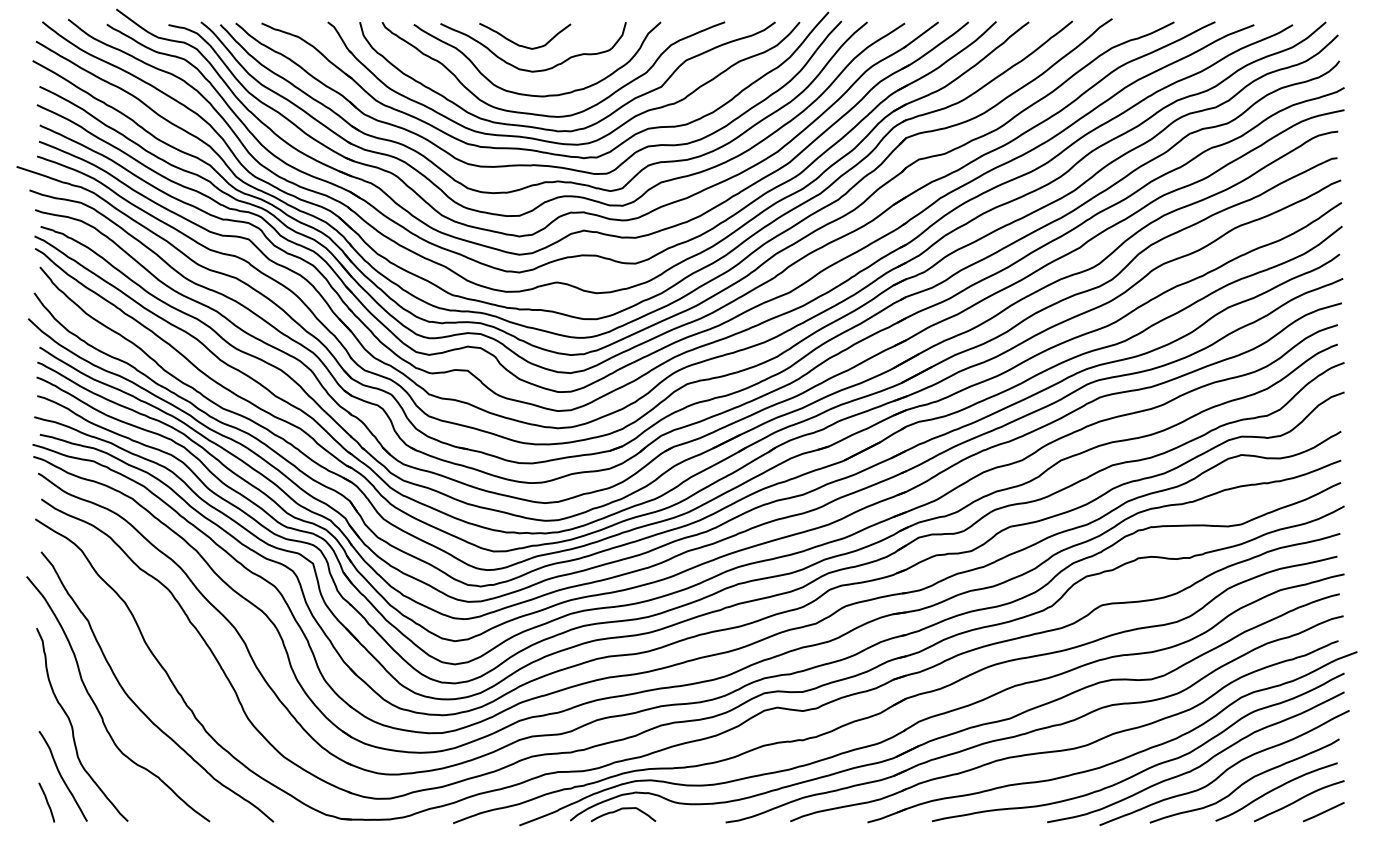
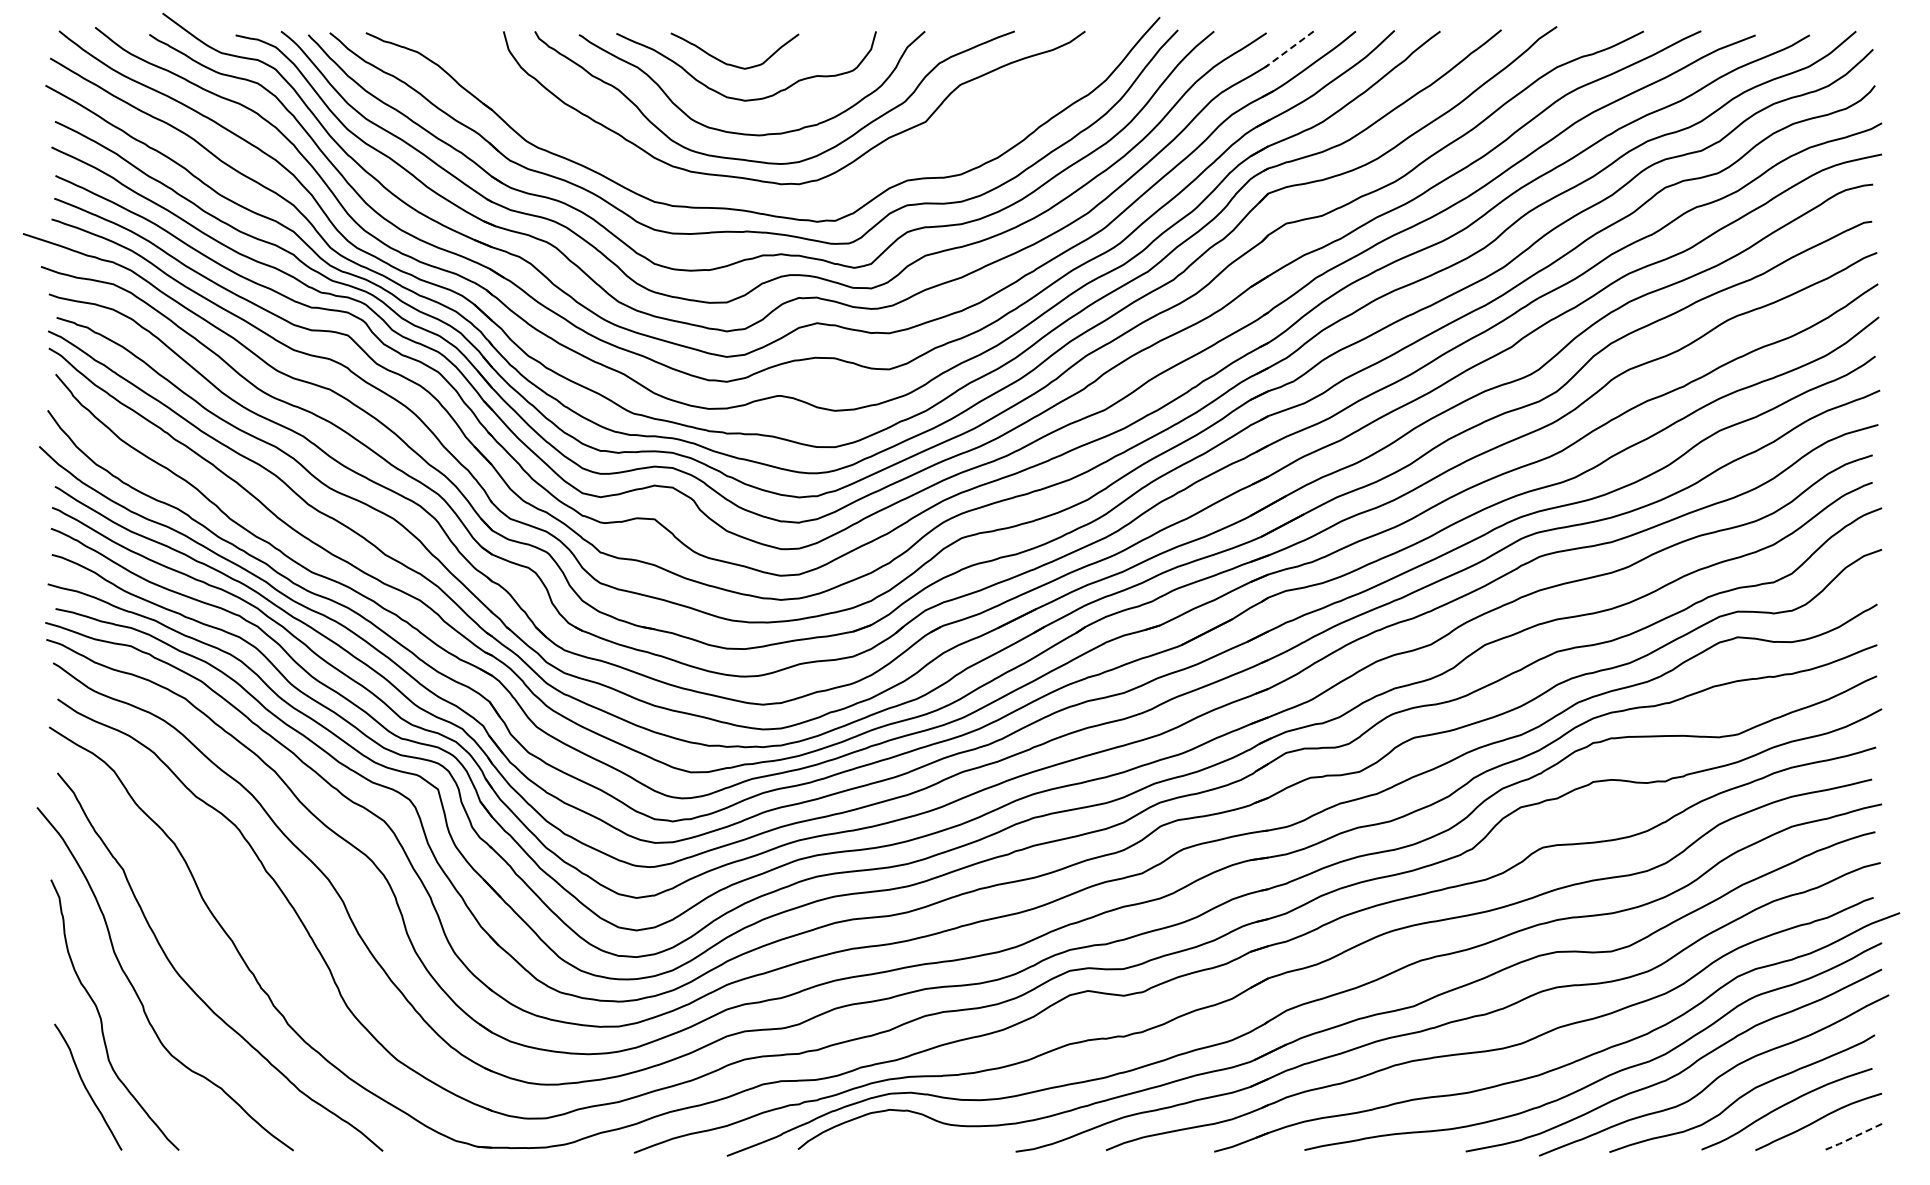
line: (920, 35) -> (1288, 50), solid -> dashed
part: (552, 141) -> (773, 198), removed
curve: (46, 801) -> (64, 1122), removed
curve: (620, 810) -> (868, 1134), removed
line: (1323, 812) -> (1852, 1137), solid -> dashed

